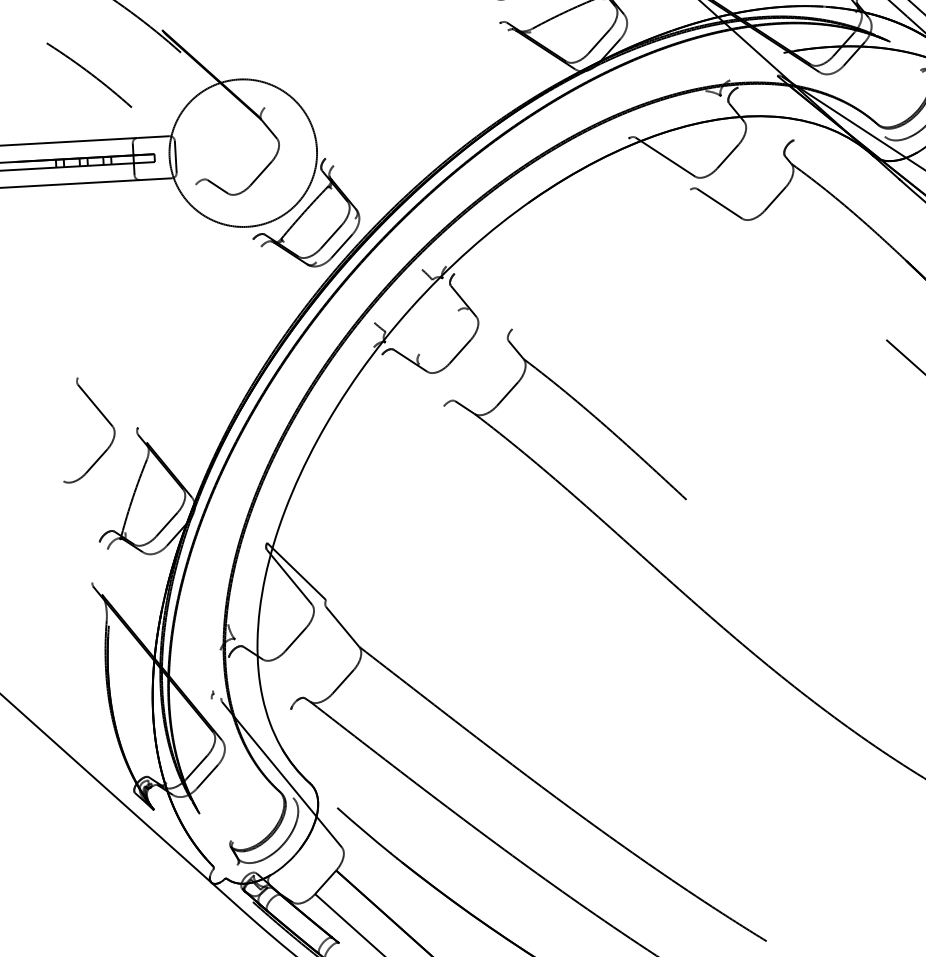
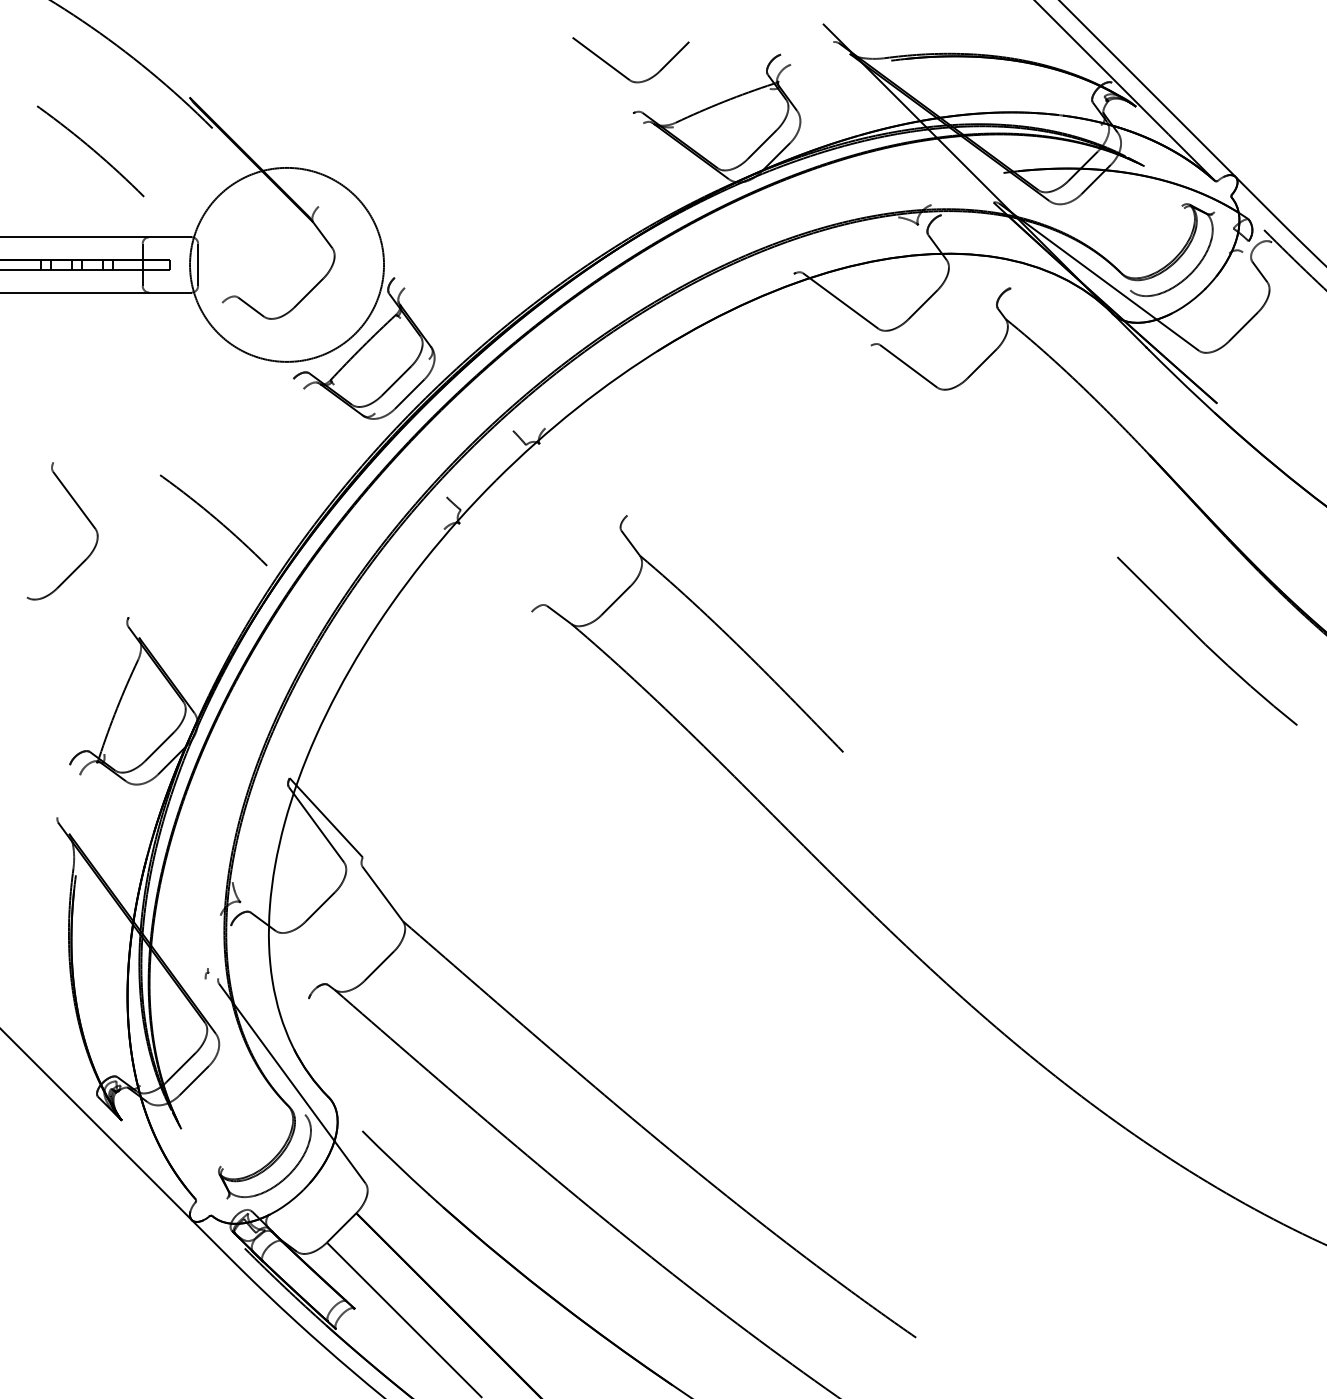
part: (198, 350) -> (213, 520), added
part: (419, 354) -> (503, 541), removed
part: (102, 415) -> (82, 513), moved

